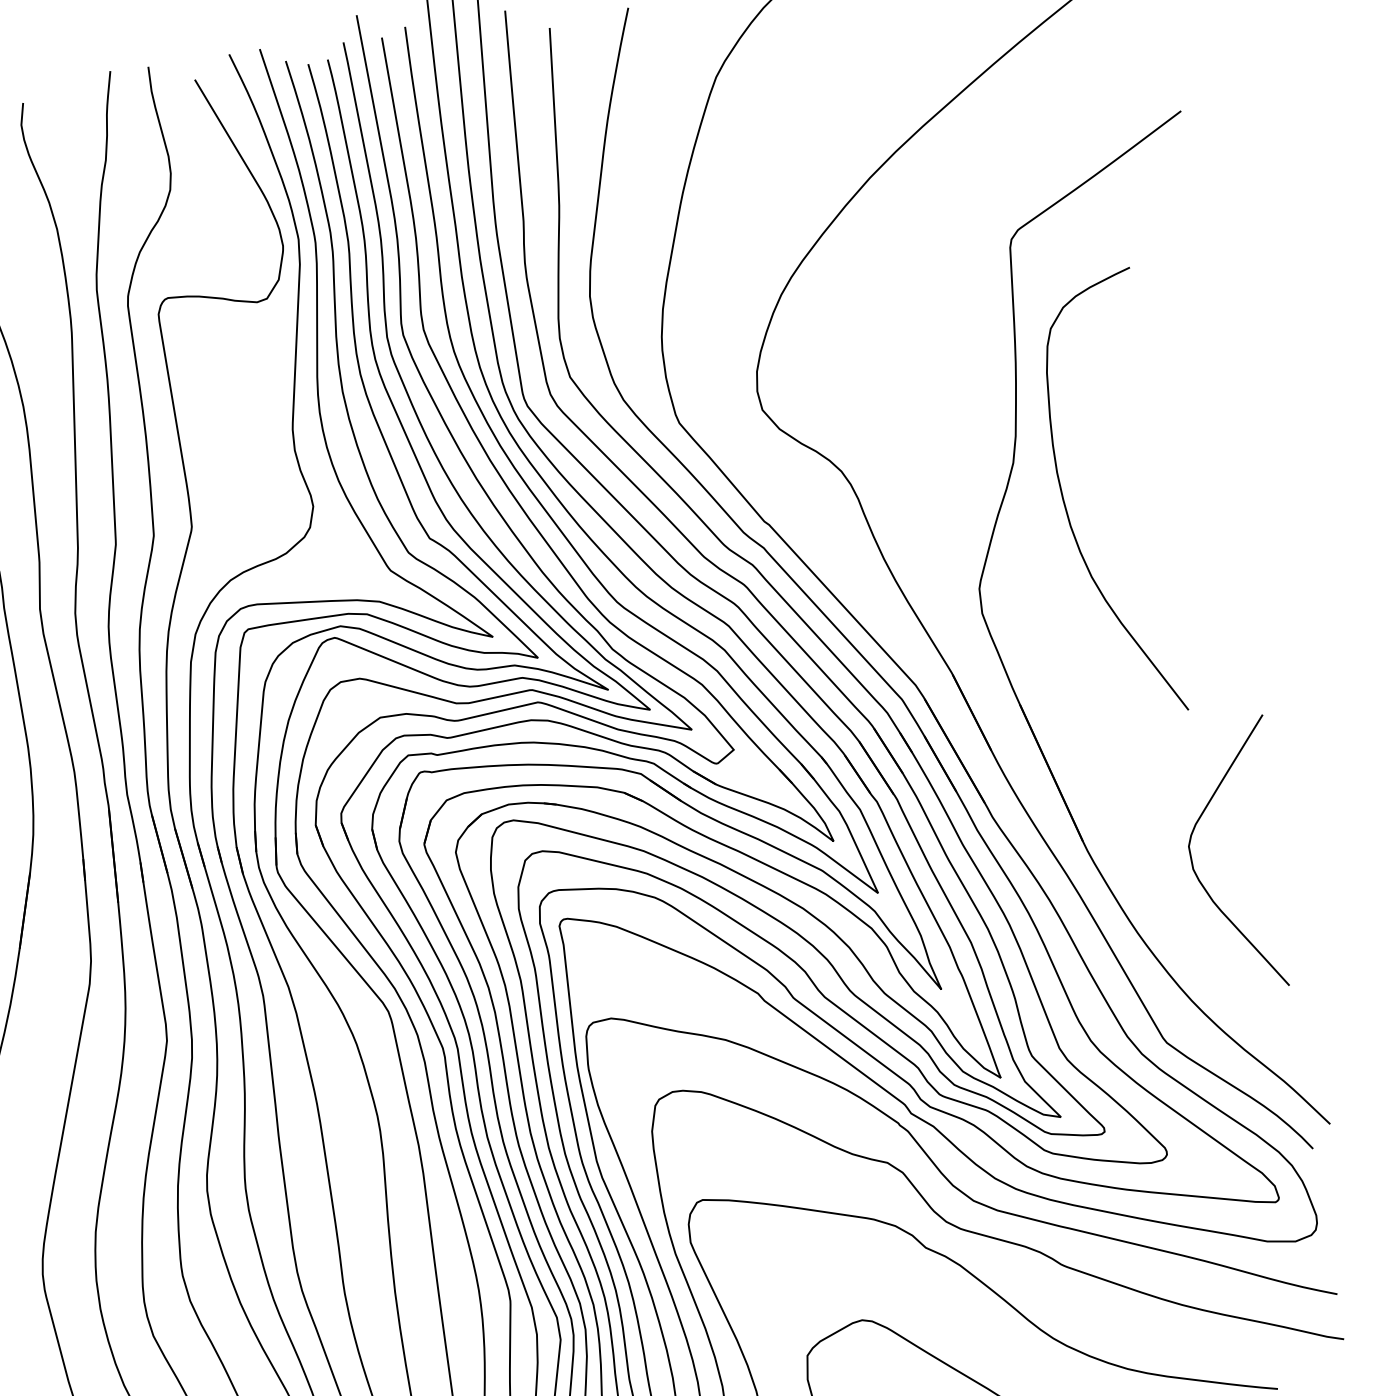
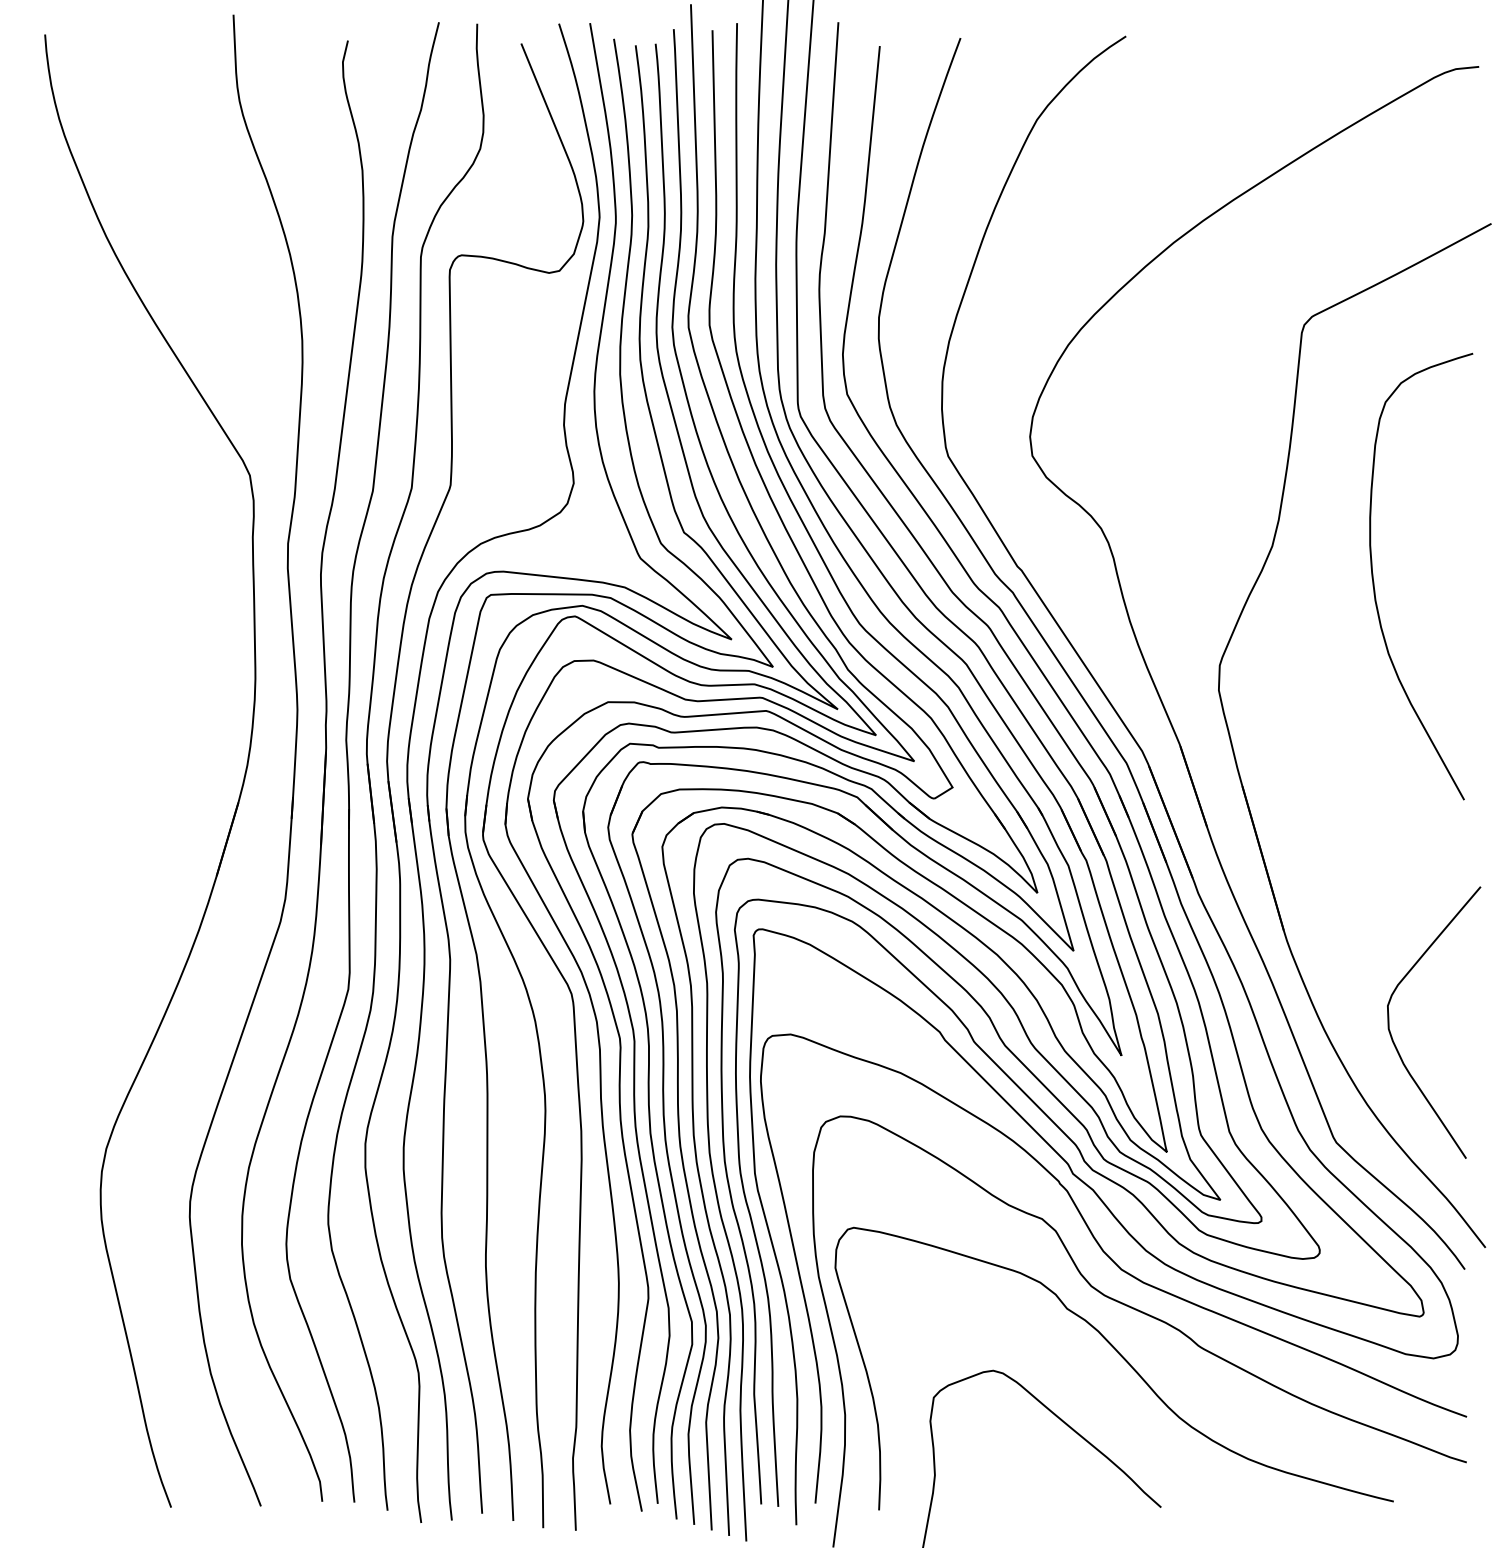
curve: (1066, 507) -> (1374, 581), moved
curve: (1198, 876) -> (1392, 1036), moved

